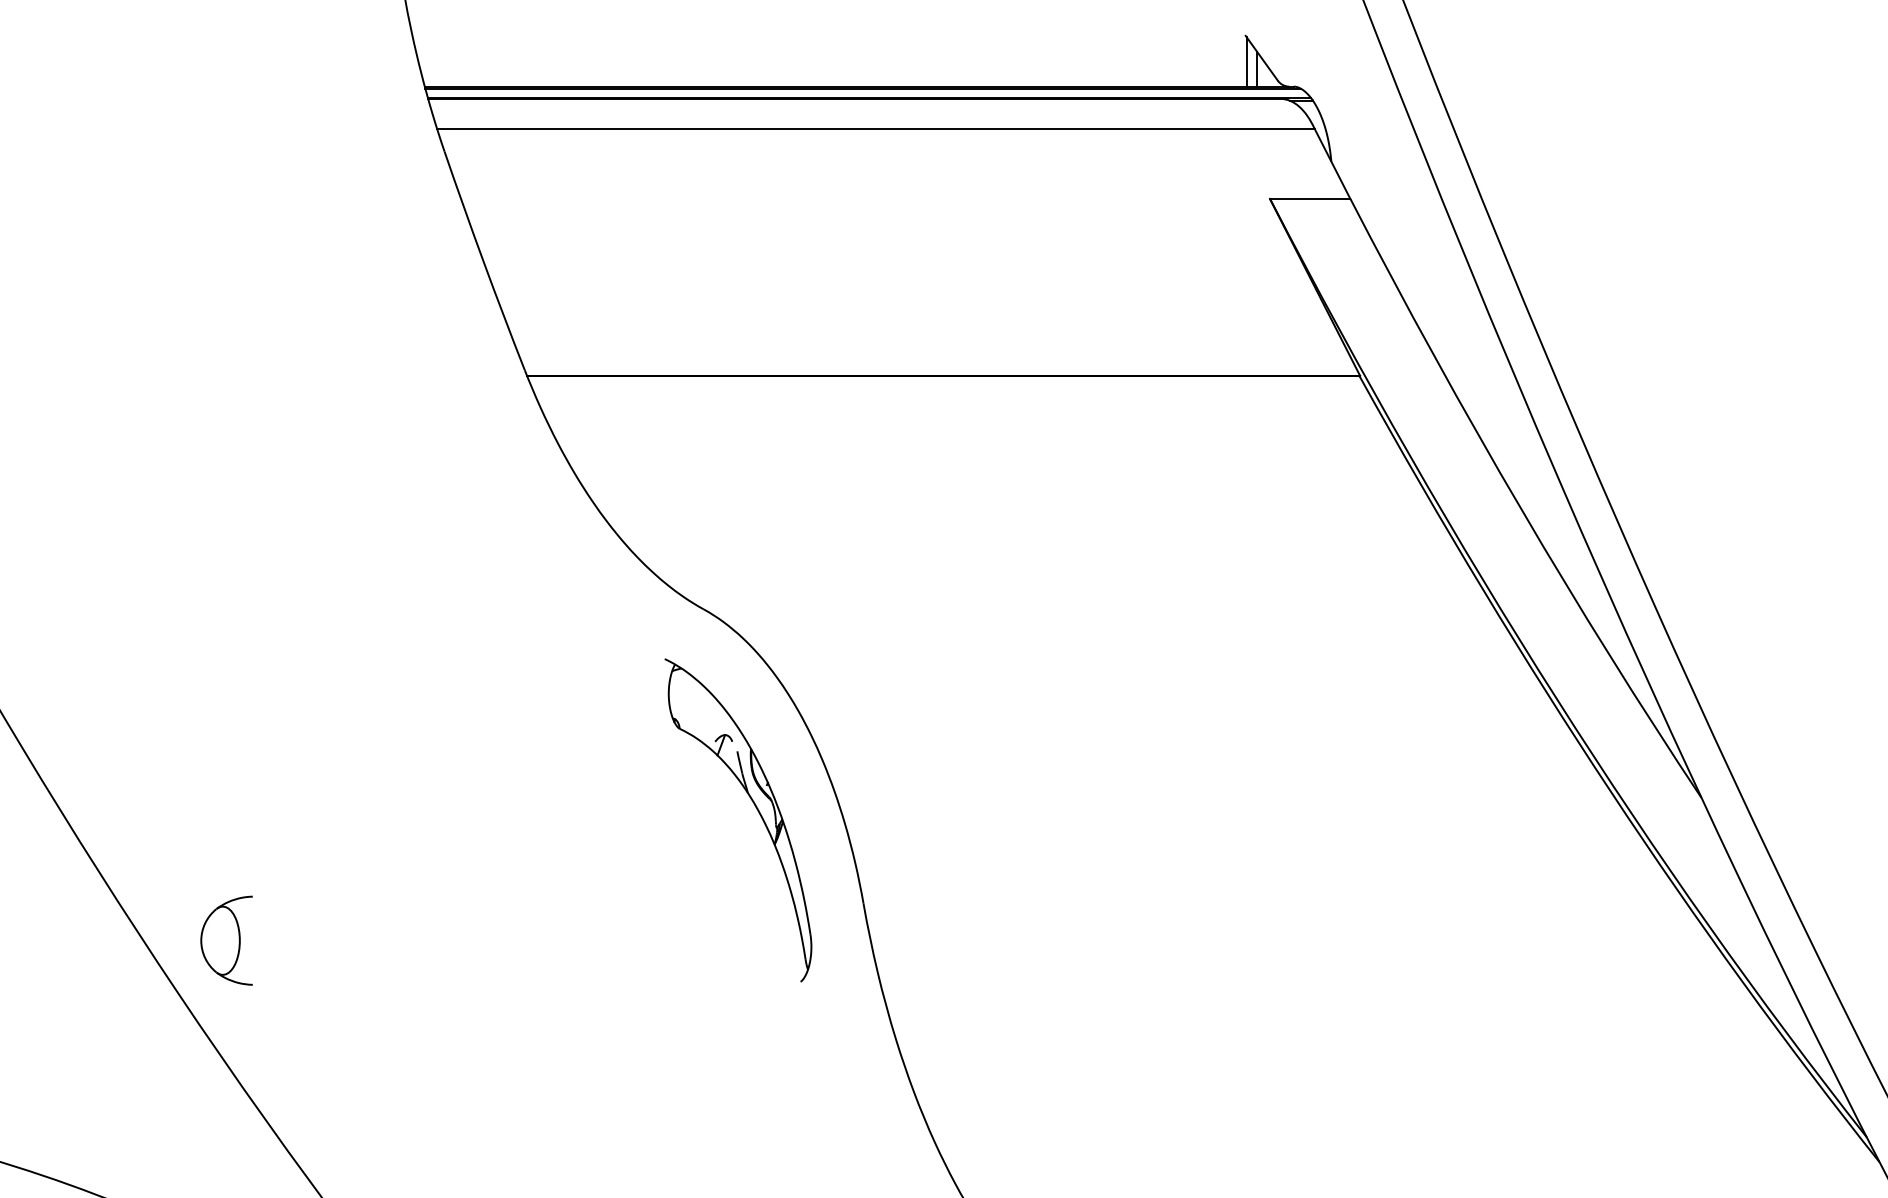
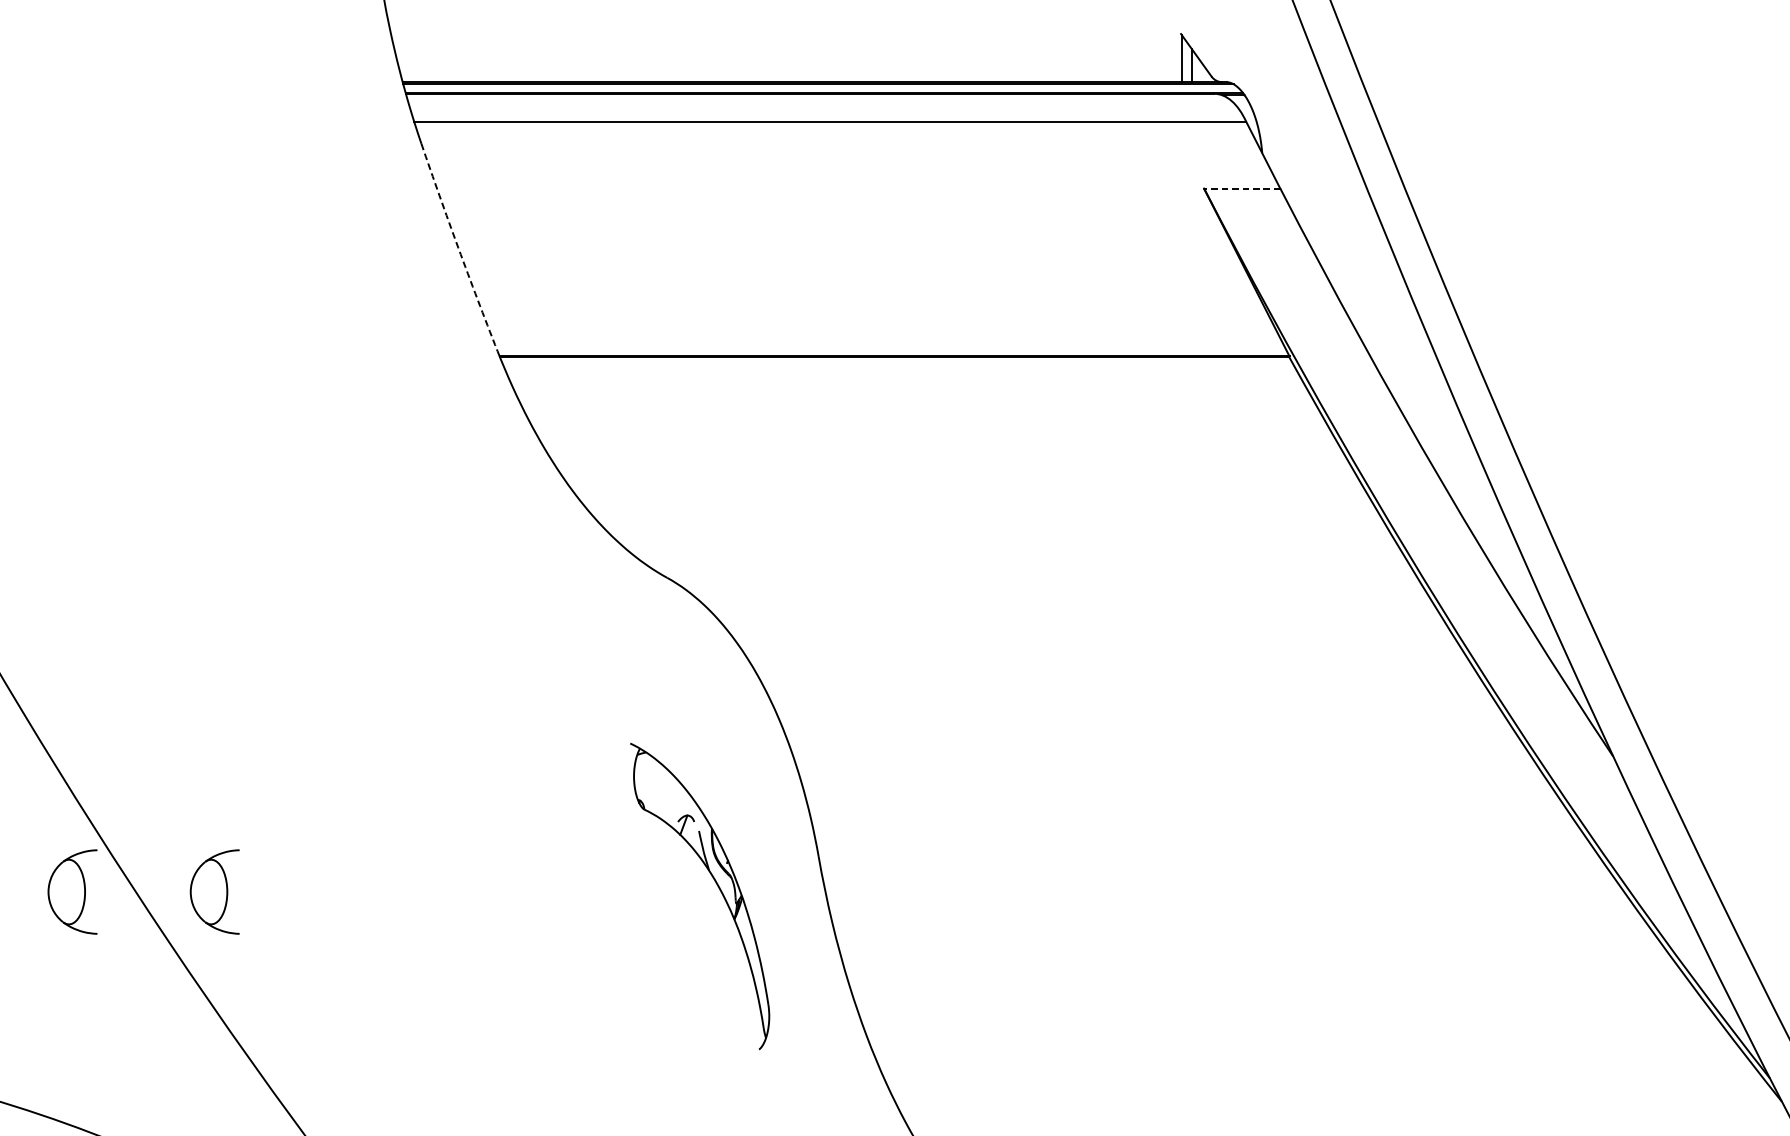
line: (1309, 199) -> (1241, 189), solid -> dashed
line: (483, 261) -> (458, 247), solid -> dashed
part: (757, 811) -> (718, 888), moved
part: (76, 940) -> (72, 891), added

